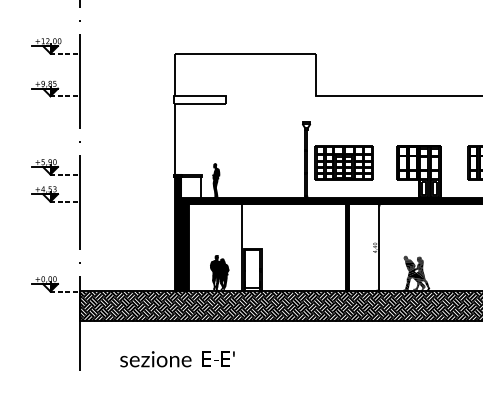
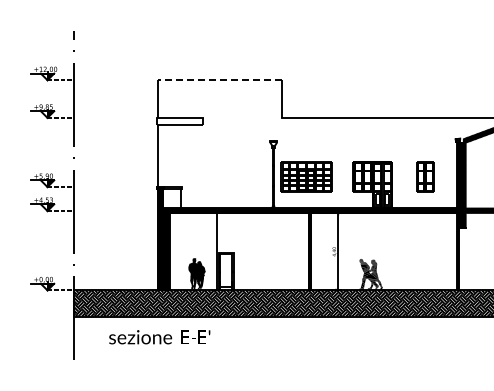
line: (245, 53) -> (219, 80), solid -> dashed
fill: (215, 179) -> (193, 191), removed
text: (177, 359) -> (159, 337), moved

